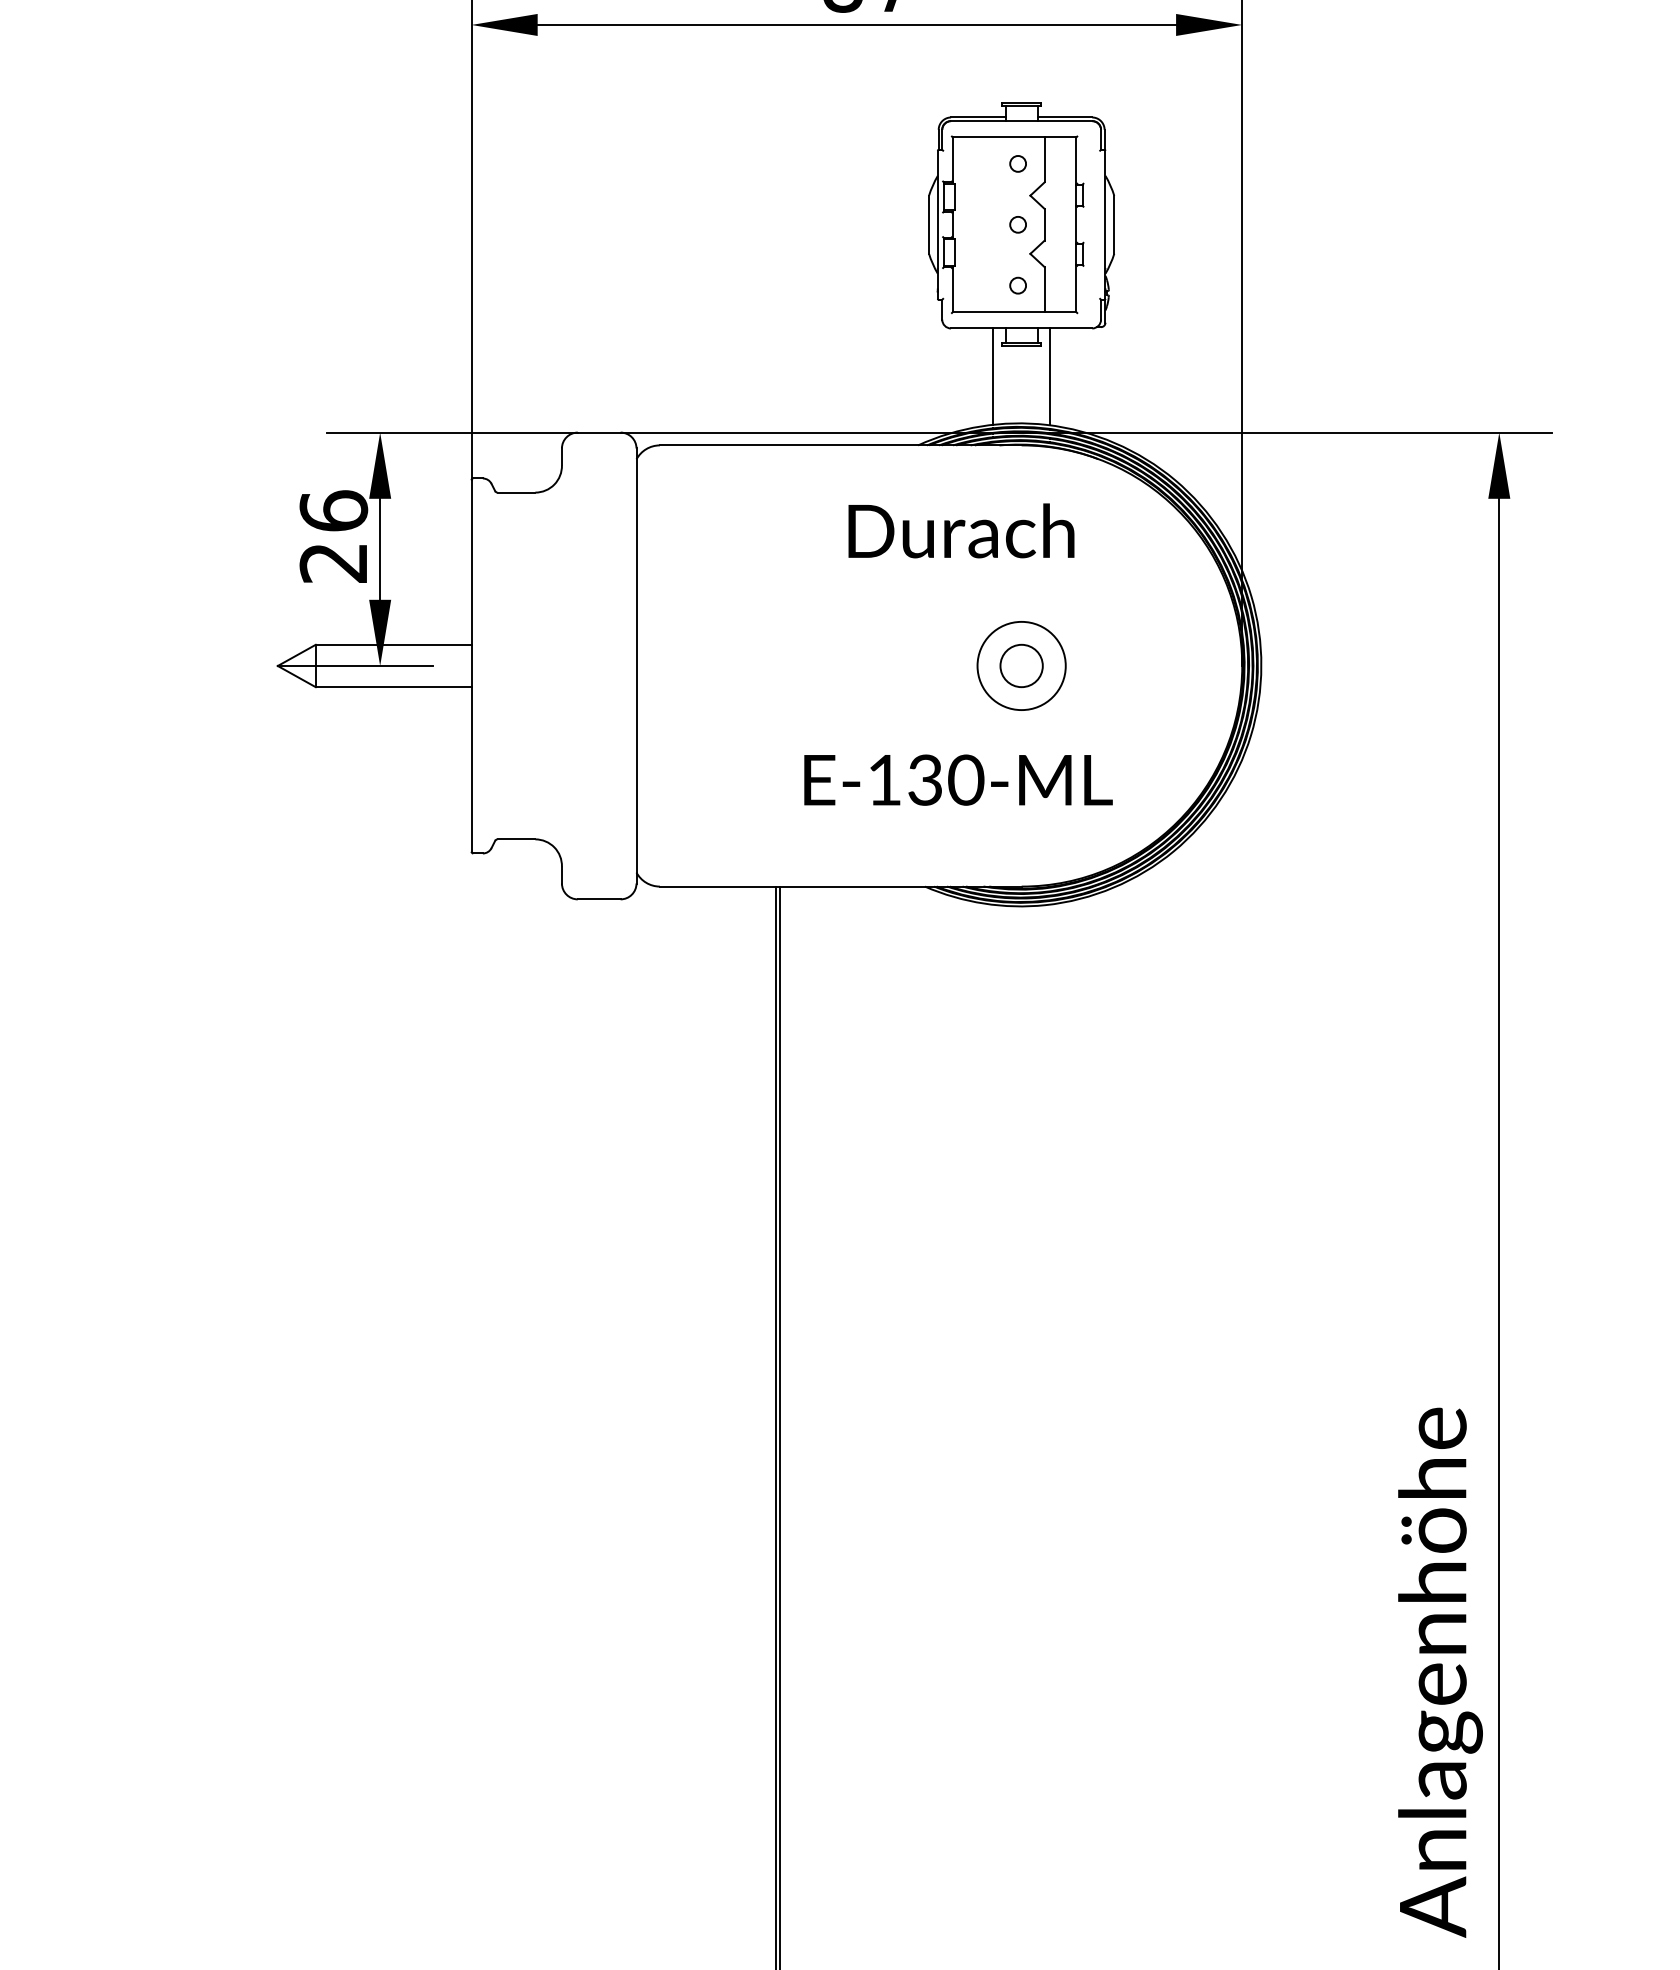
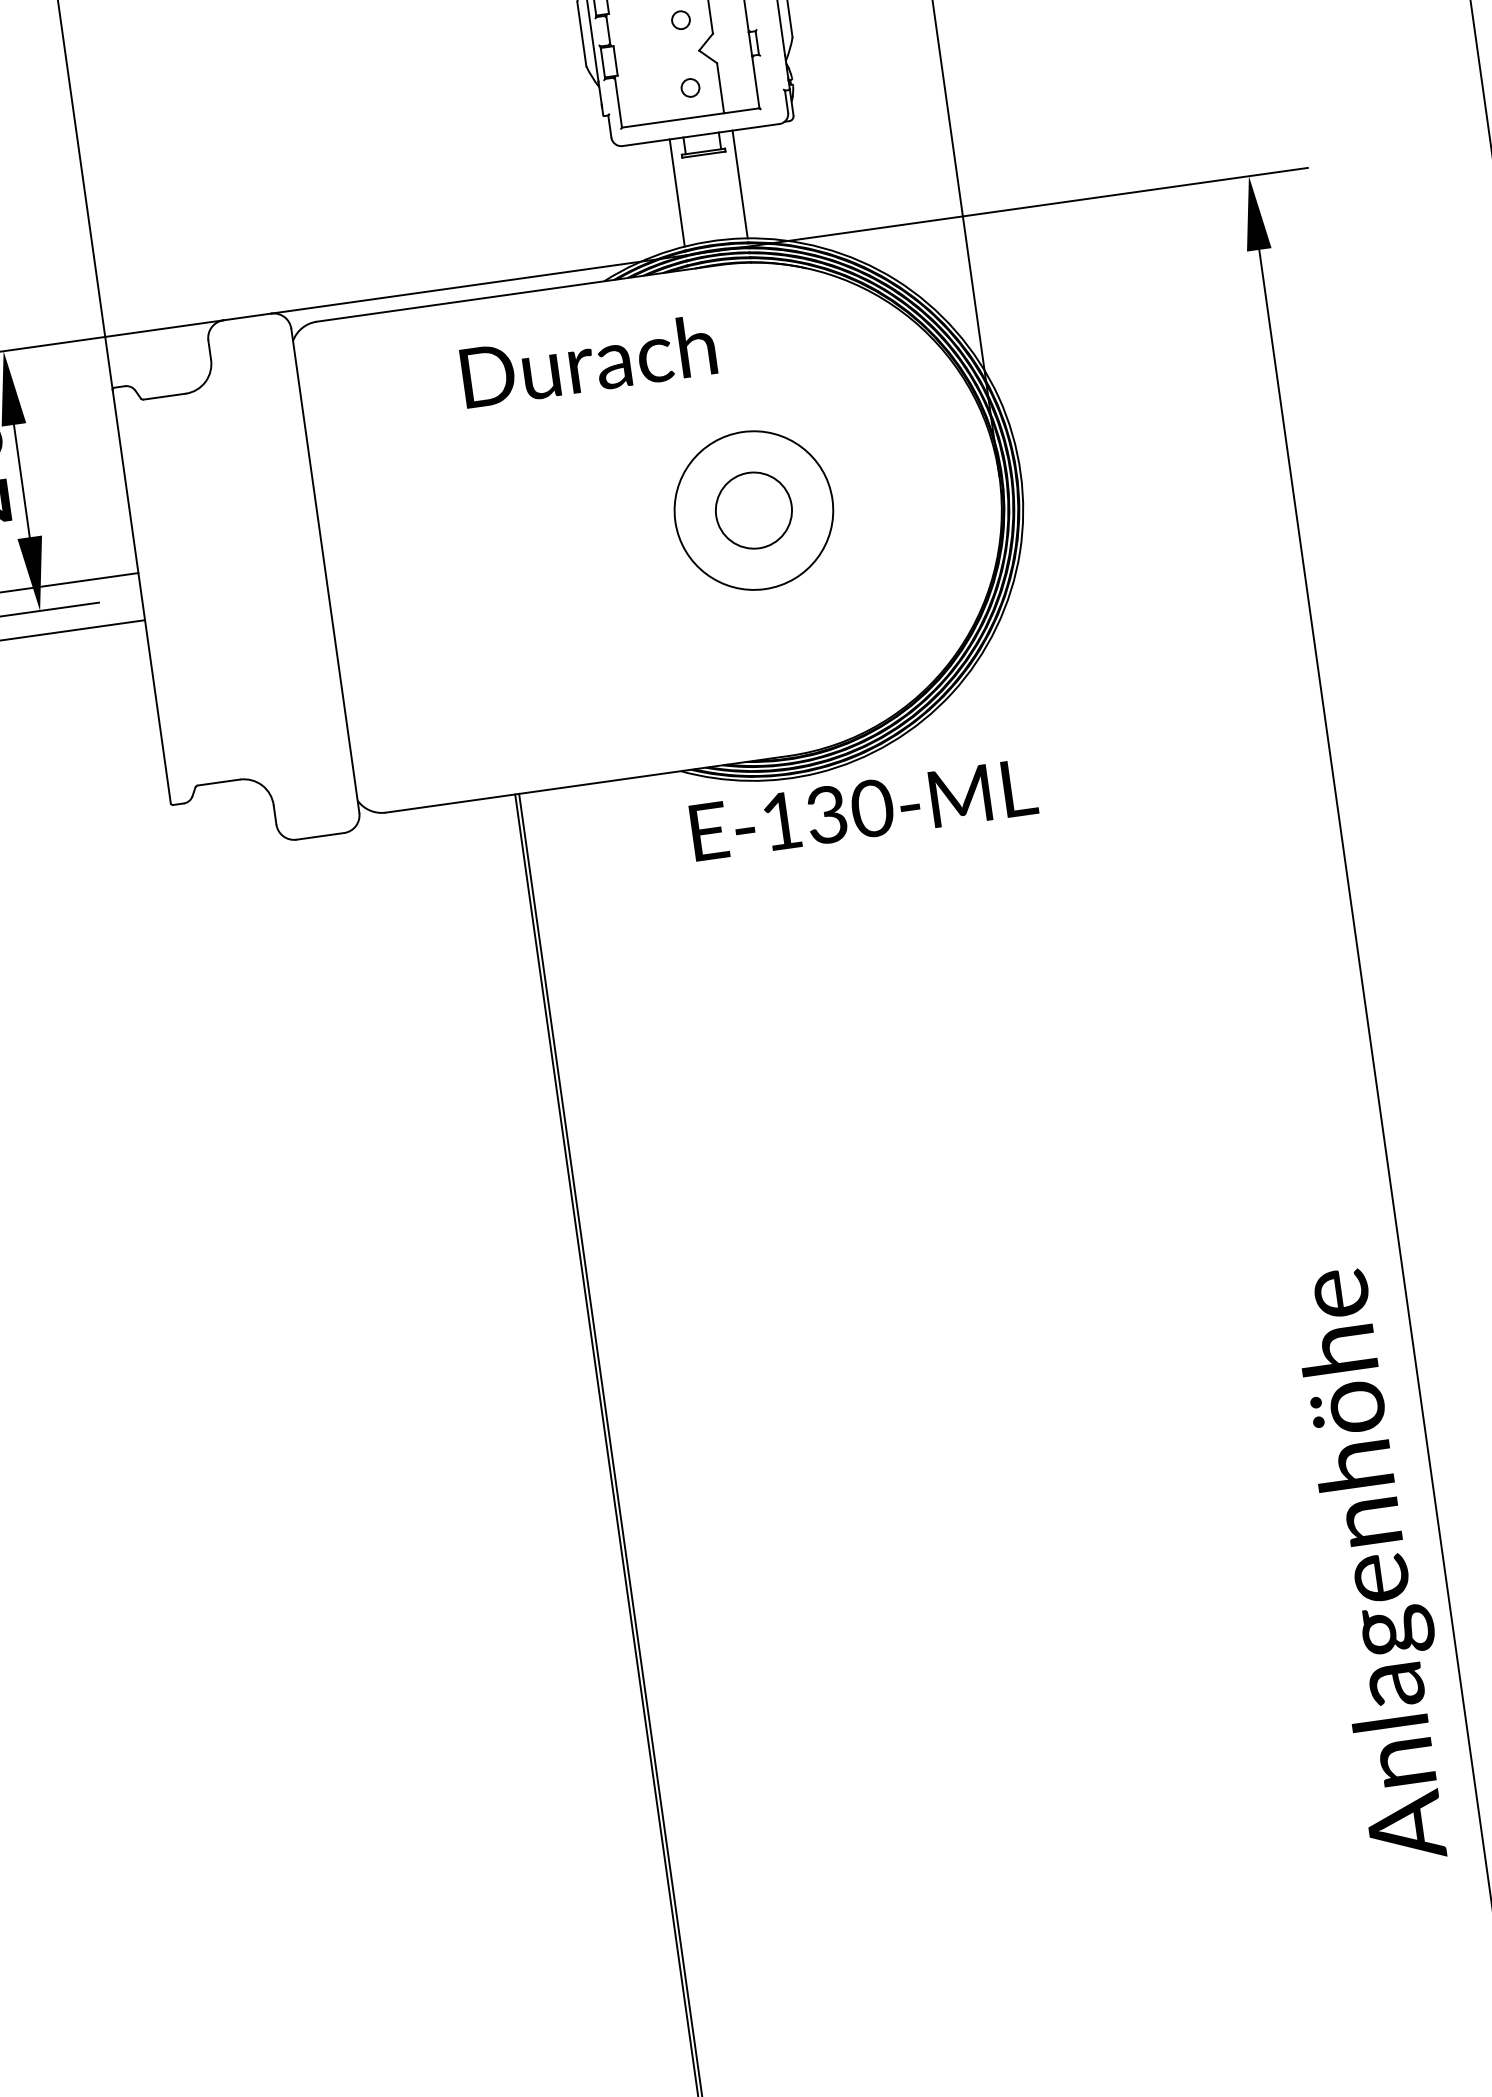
text: (961, 530) -> (588, 360), moved
circle: (1021, 665) -> (753, 510), size x1.6
circle: (1021, 665) -> (753, 510), size x1.6
text: (958, 779) -> (863, 808), moved

